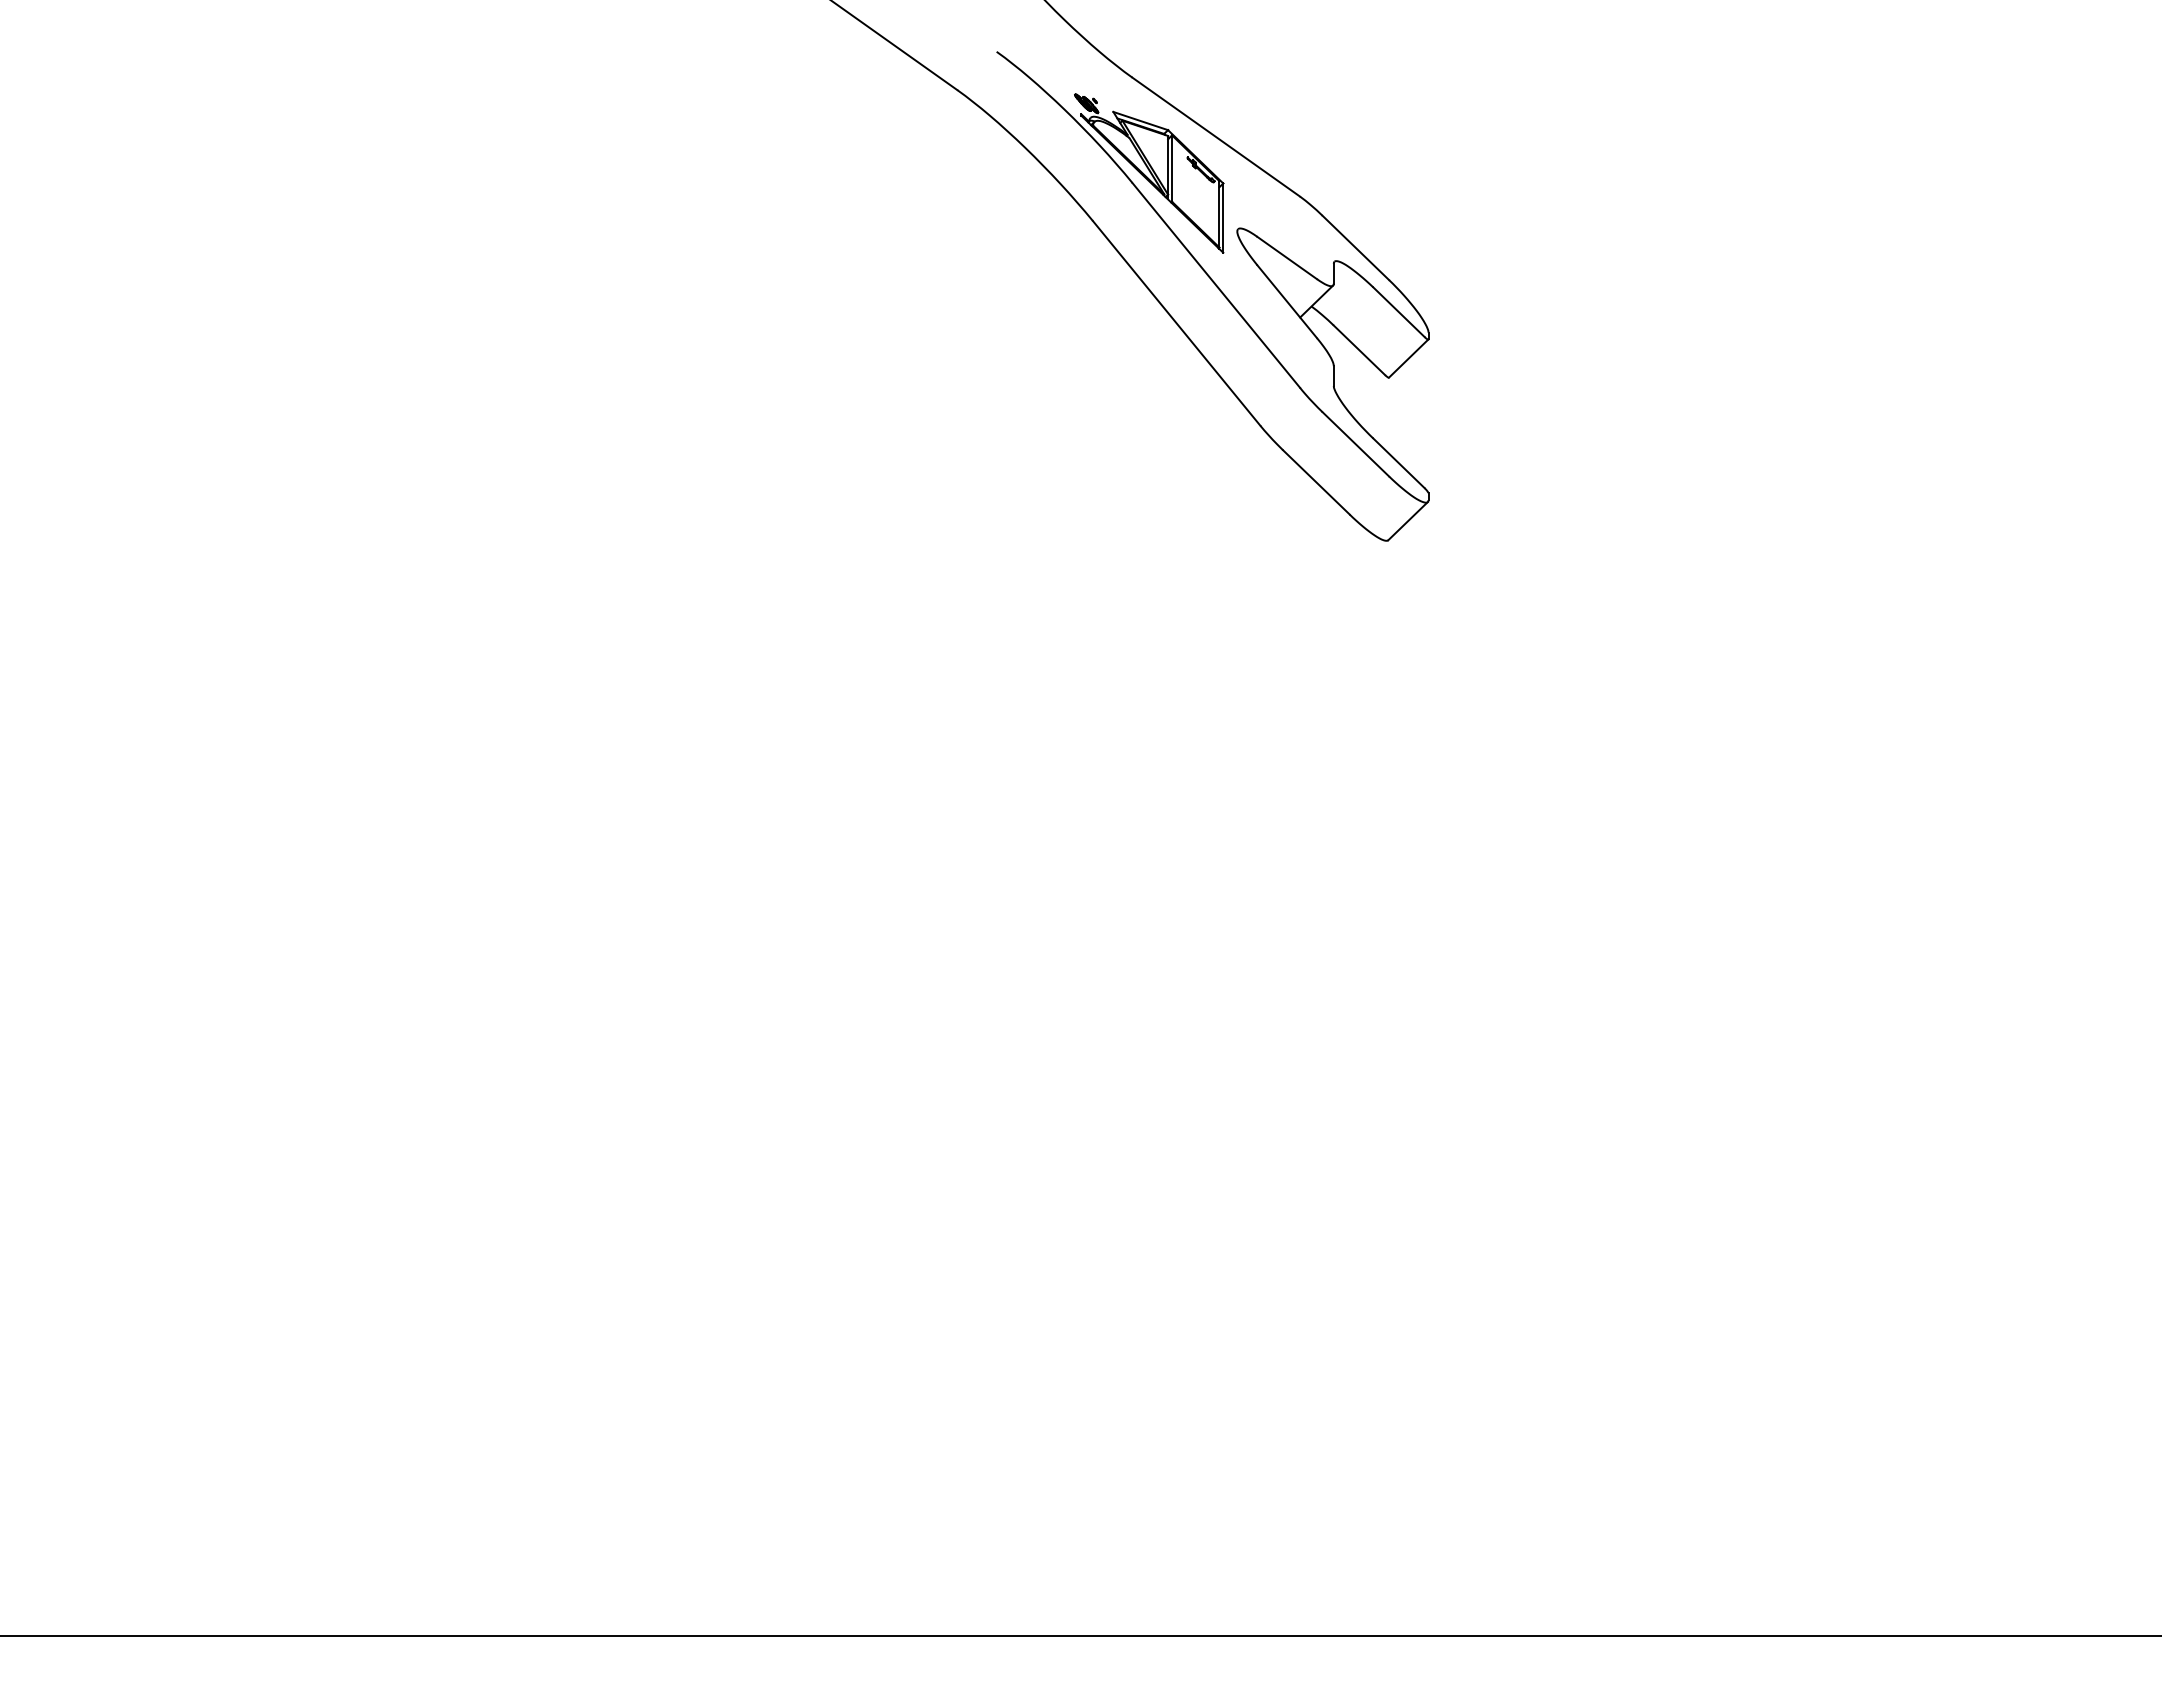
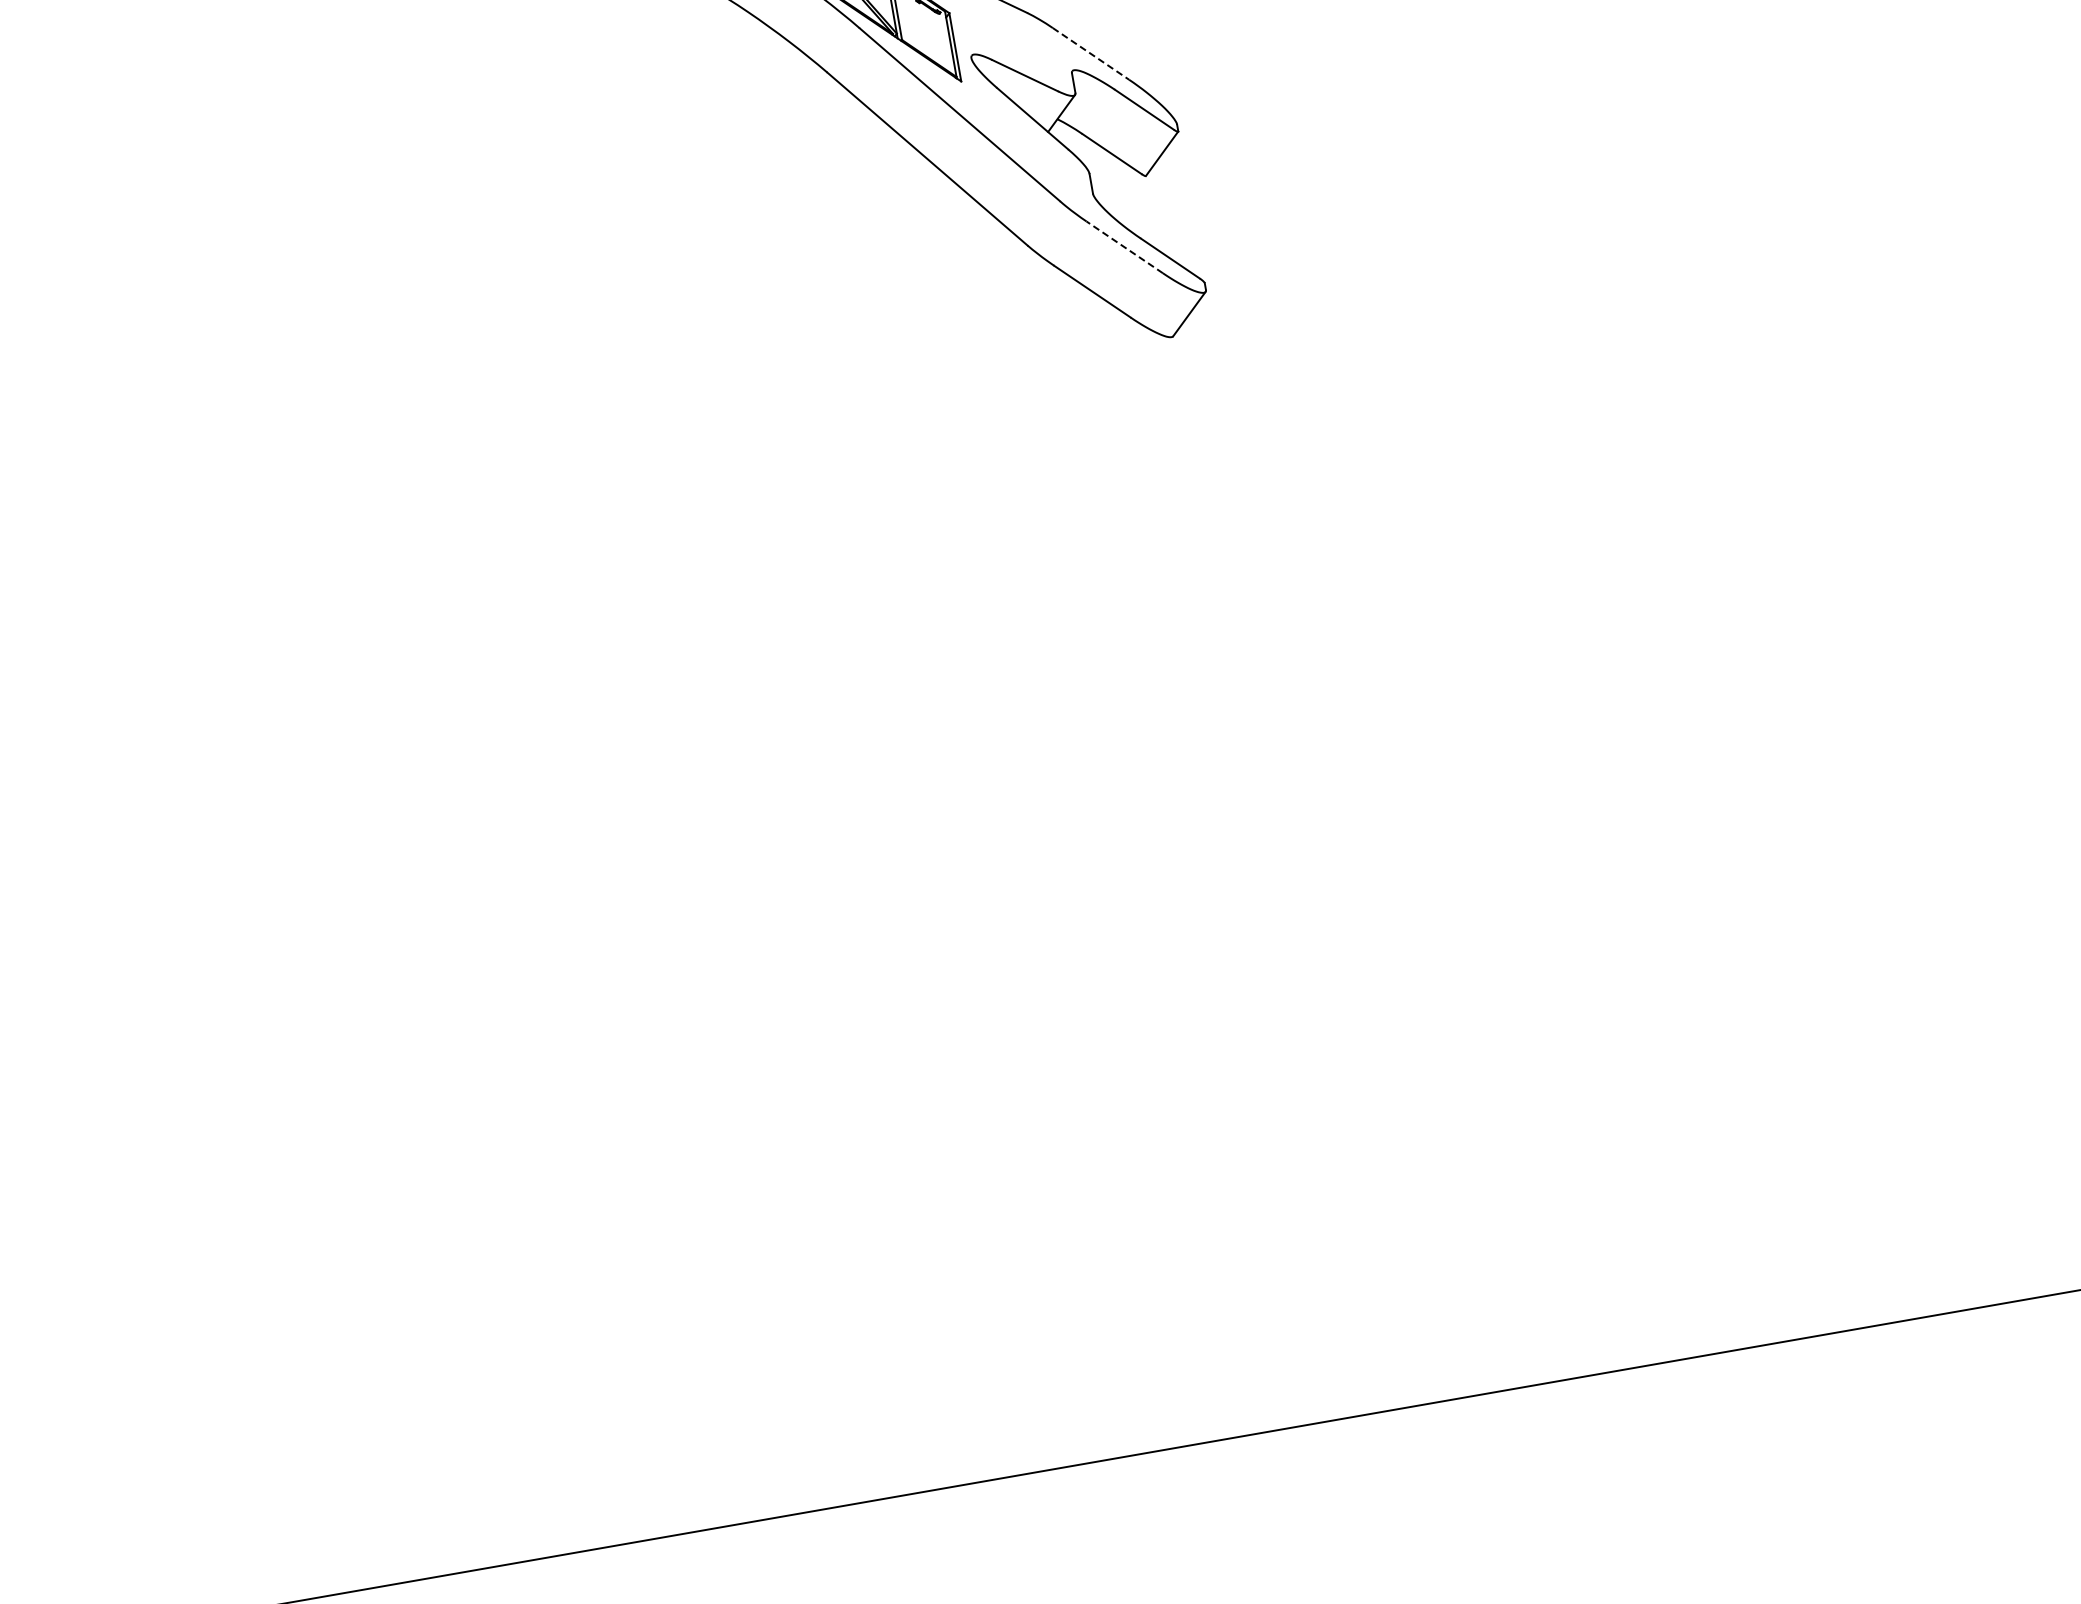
line: (1356, 248) -> (1091, 54), solid -> dashed
line: (1355, 443) -> (1124, 246), solid -> dashed

